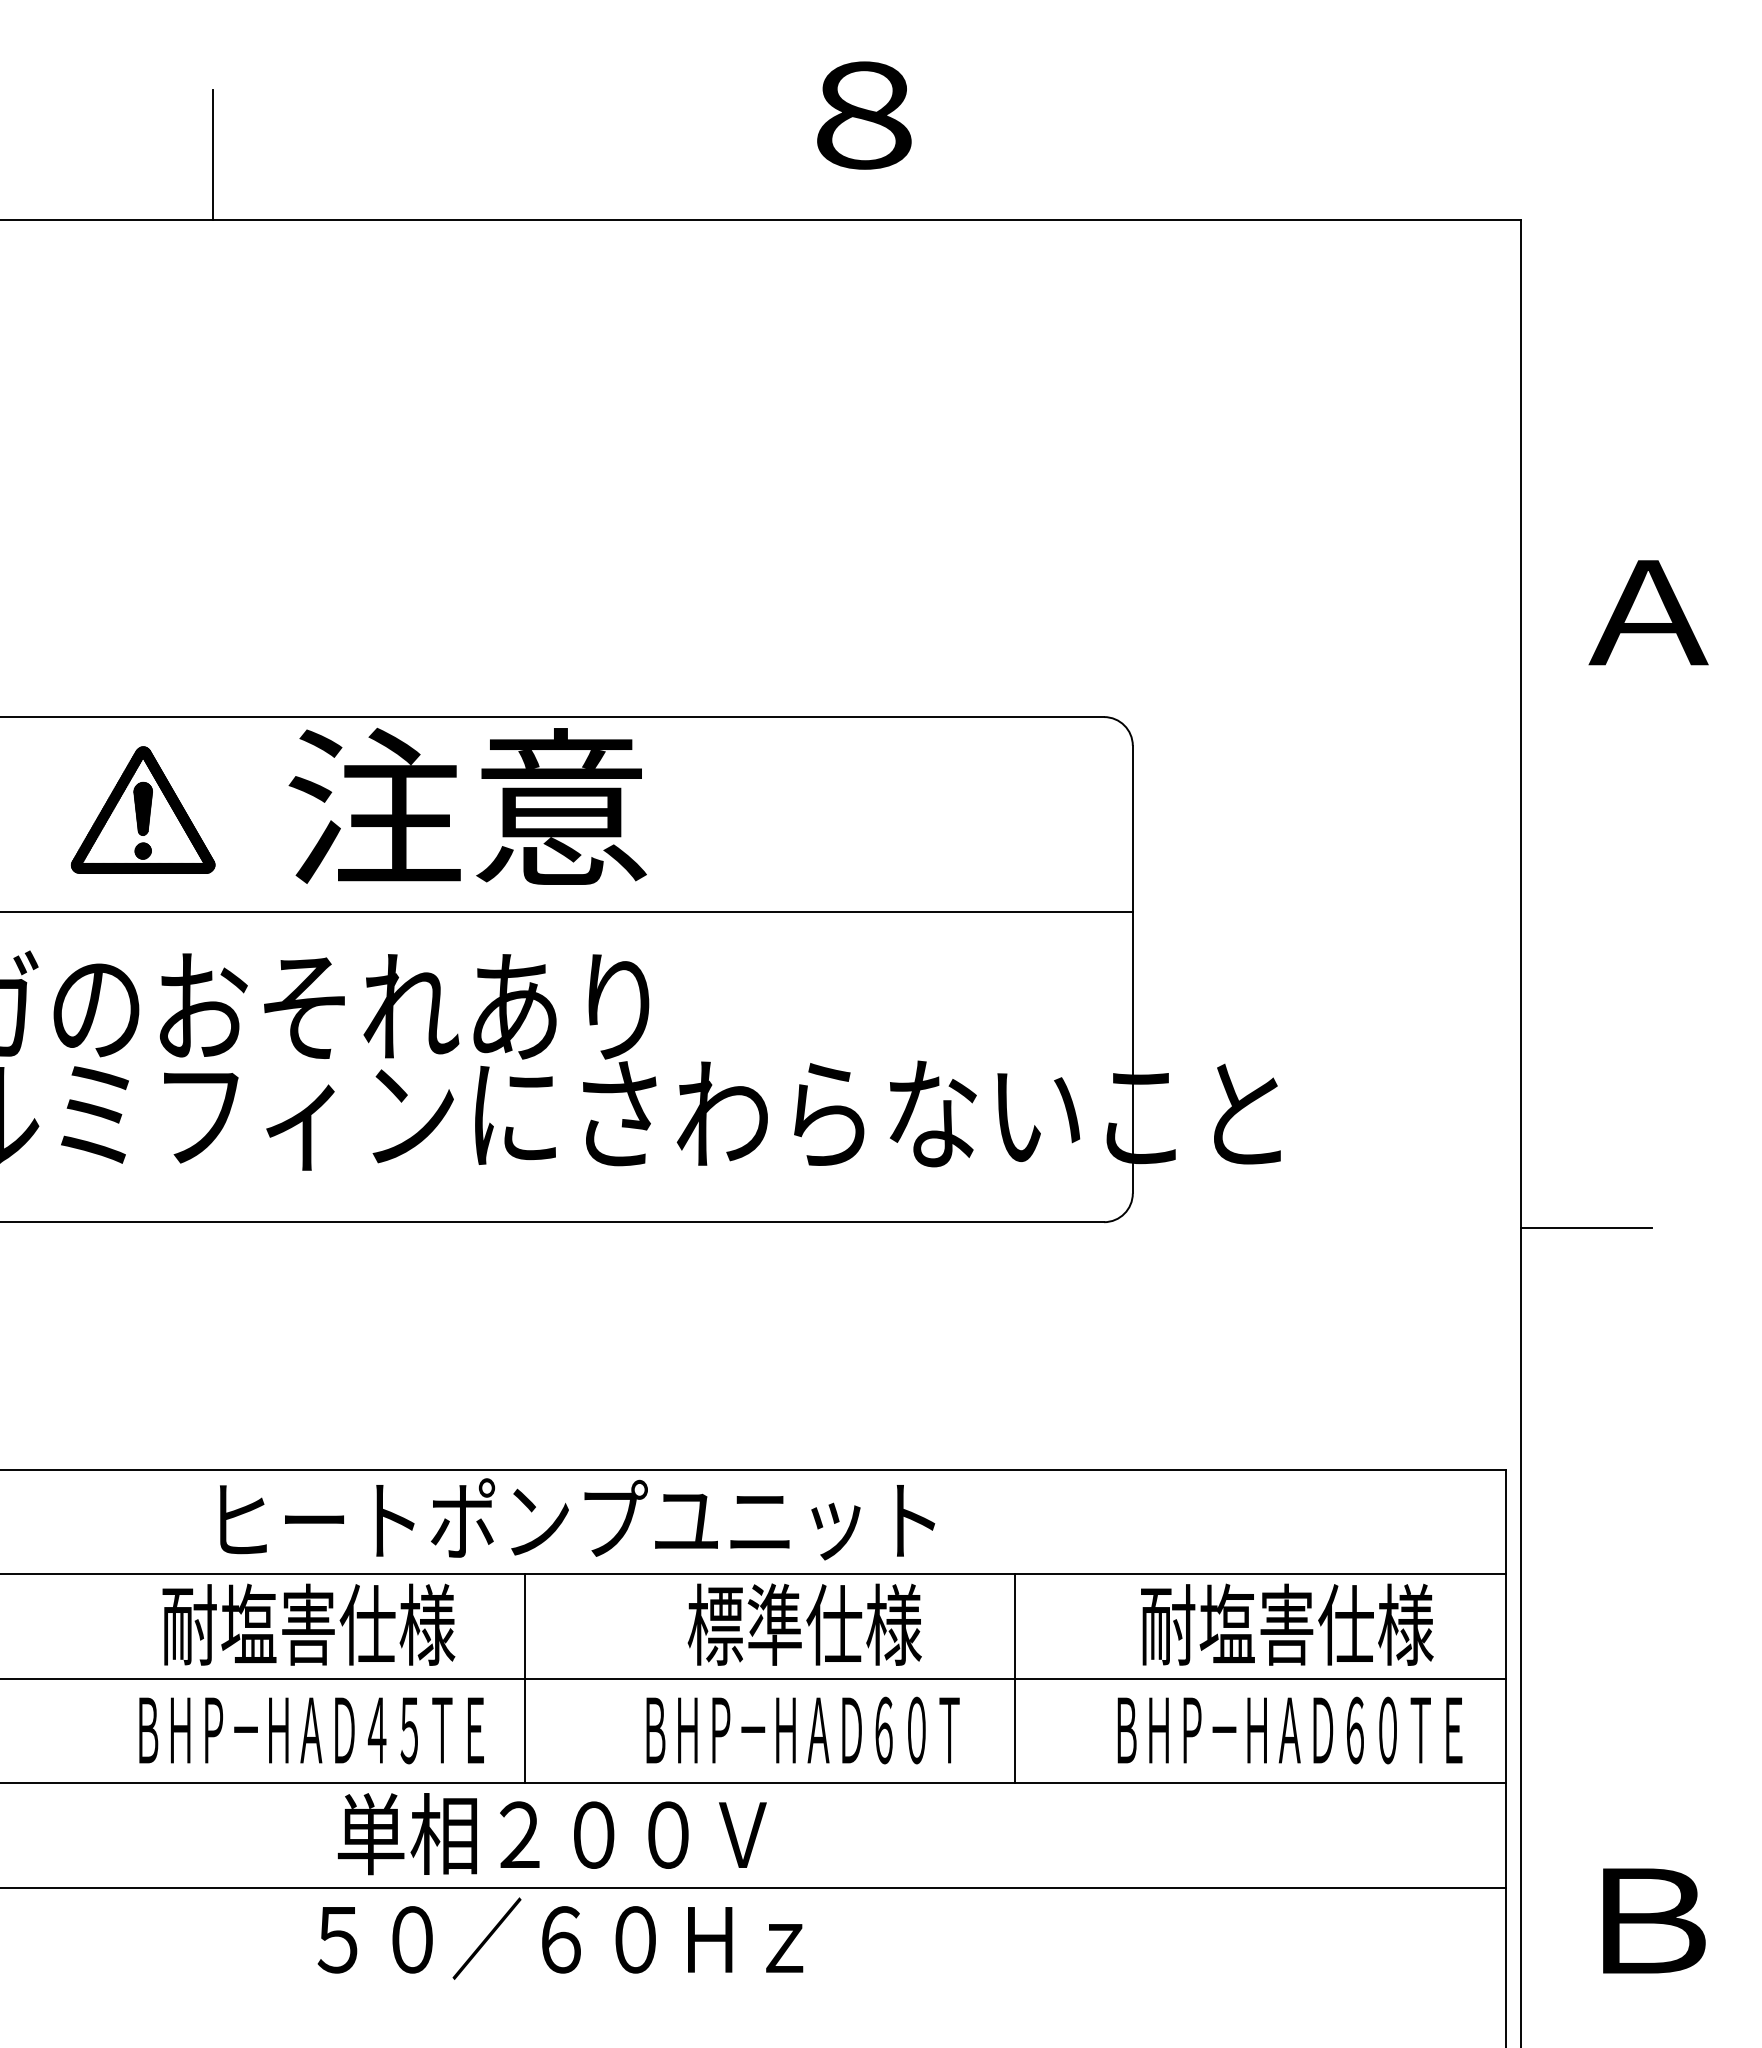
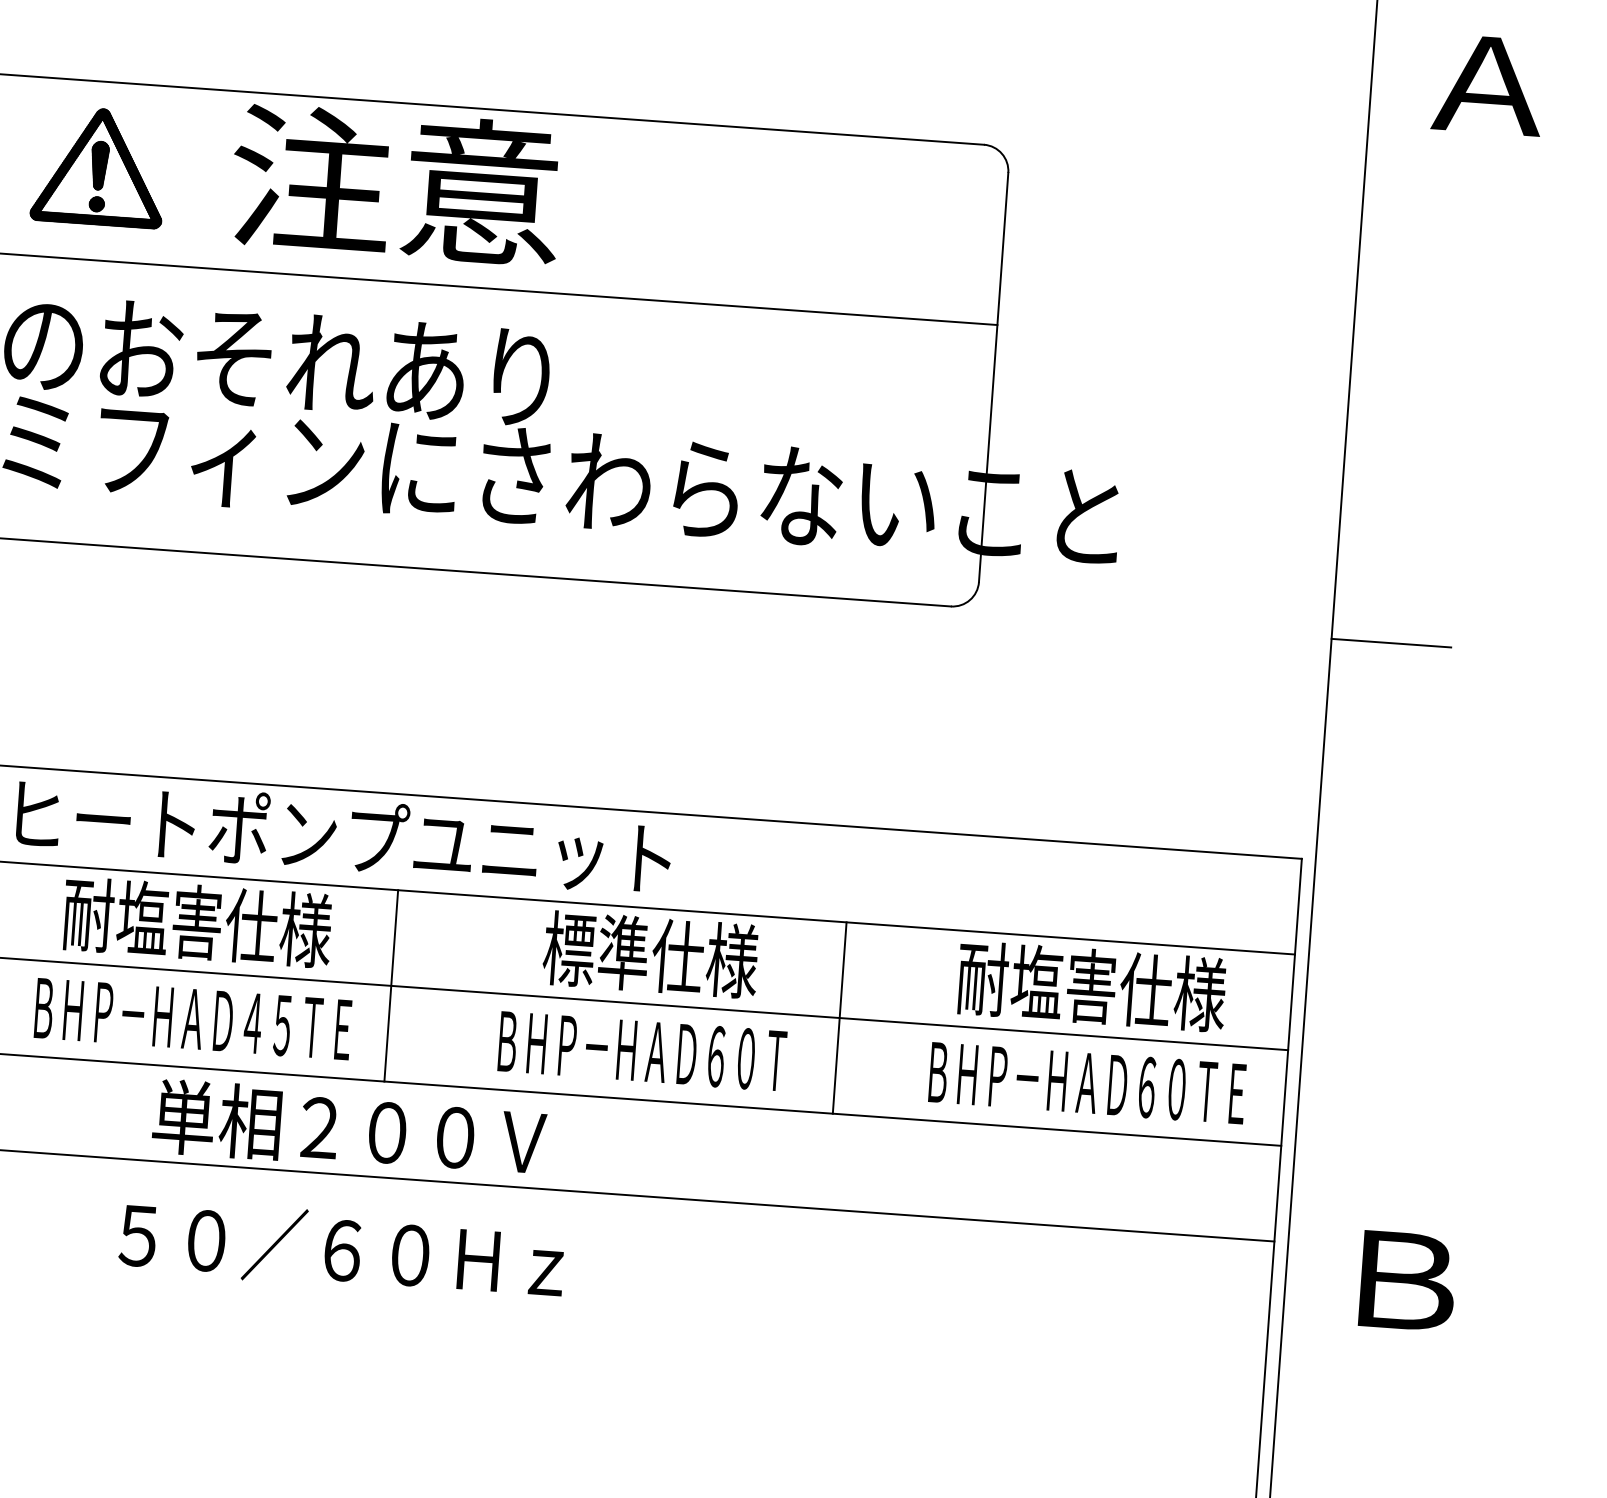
text: (577, 1519) -> (343, 836), moved
text: (551, 1834) -> (348, 1129), moved
text: (560, 1938) -> (341, 1249), moved

